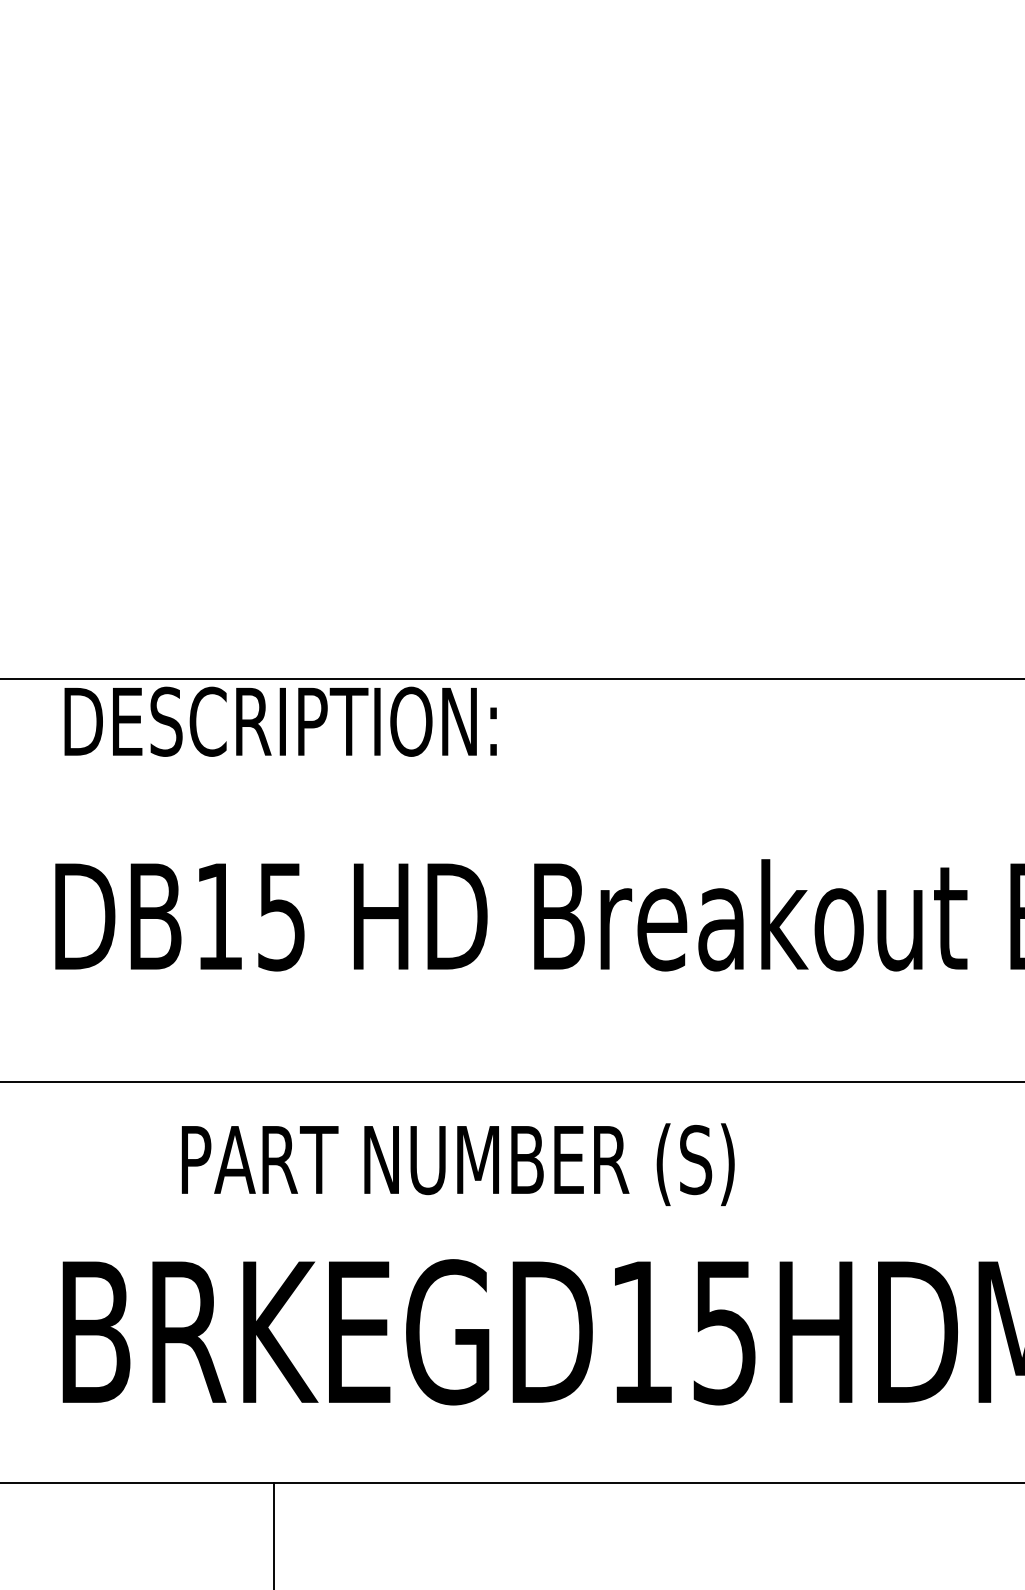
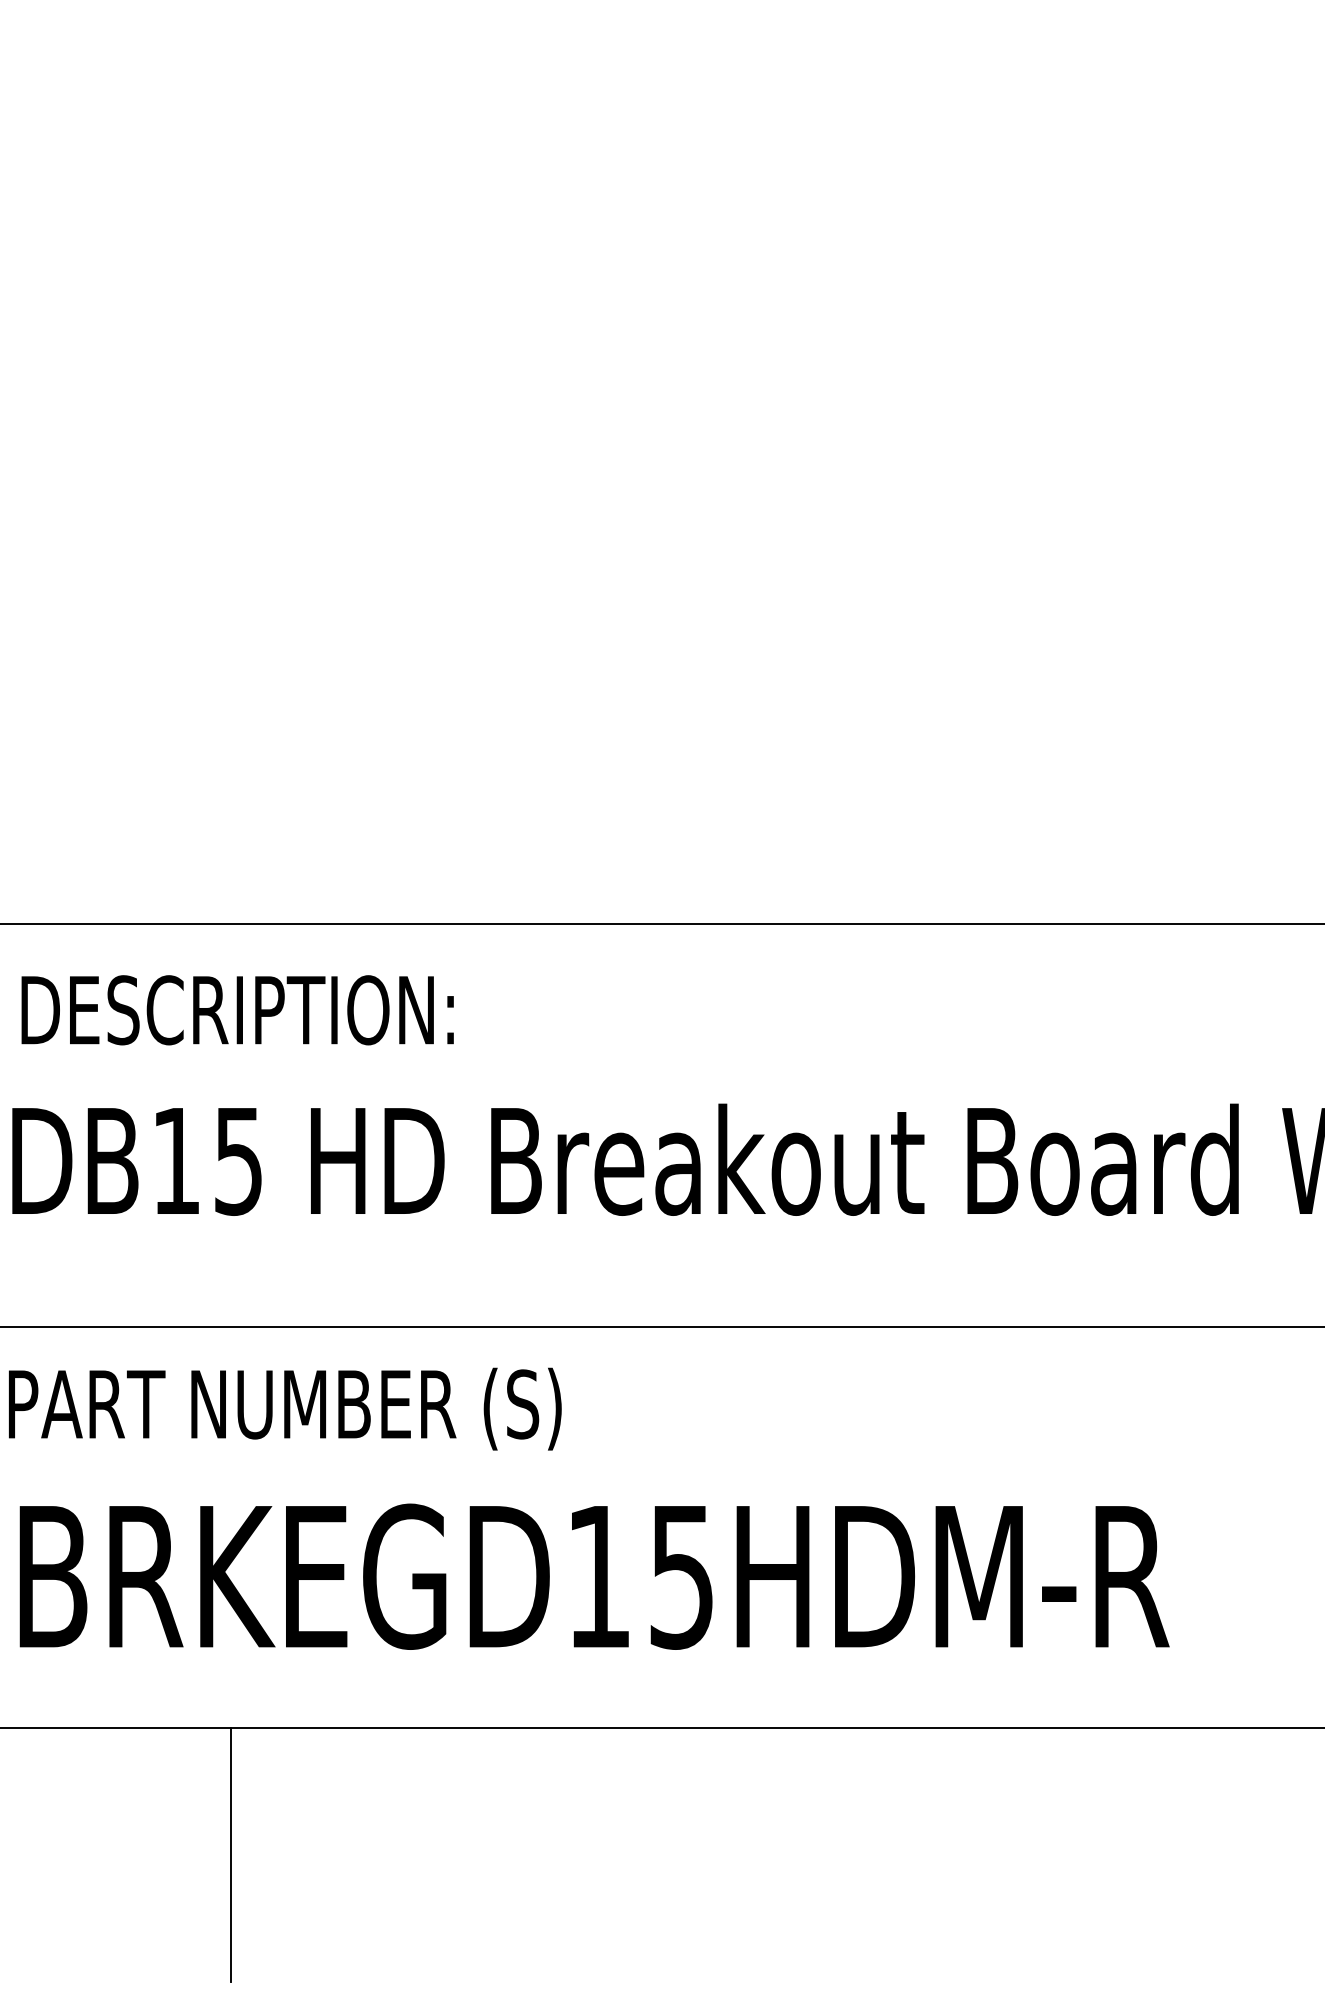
text: (280, 722) -> (237, 1010), moved
text: (458, 1164) -> (285, 1408), moved

